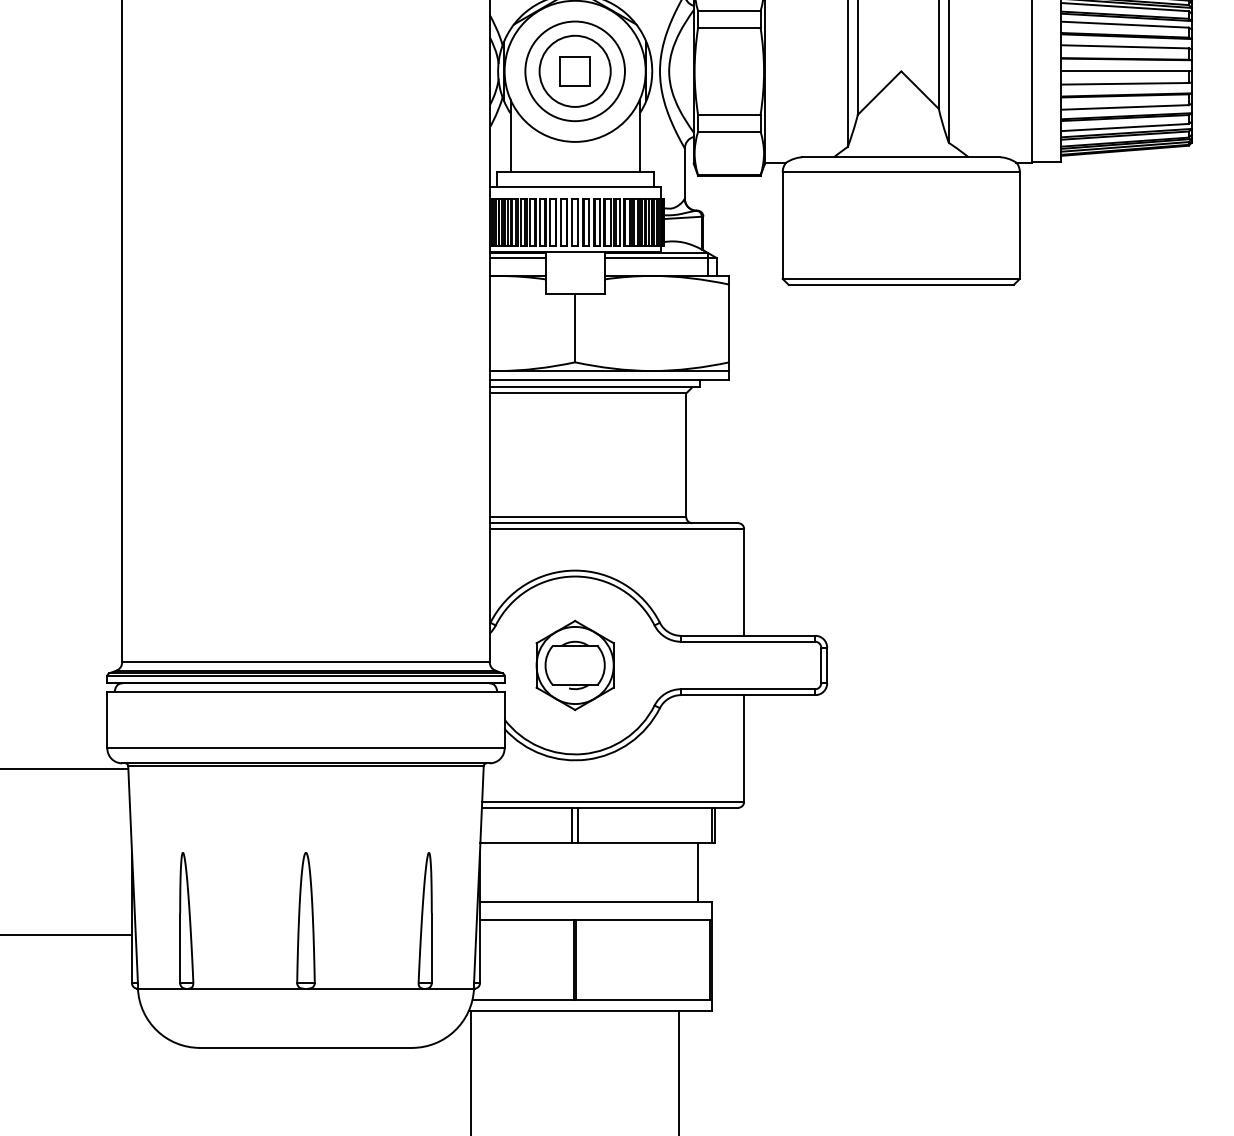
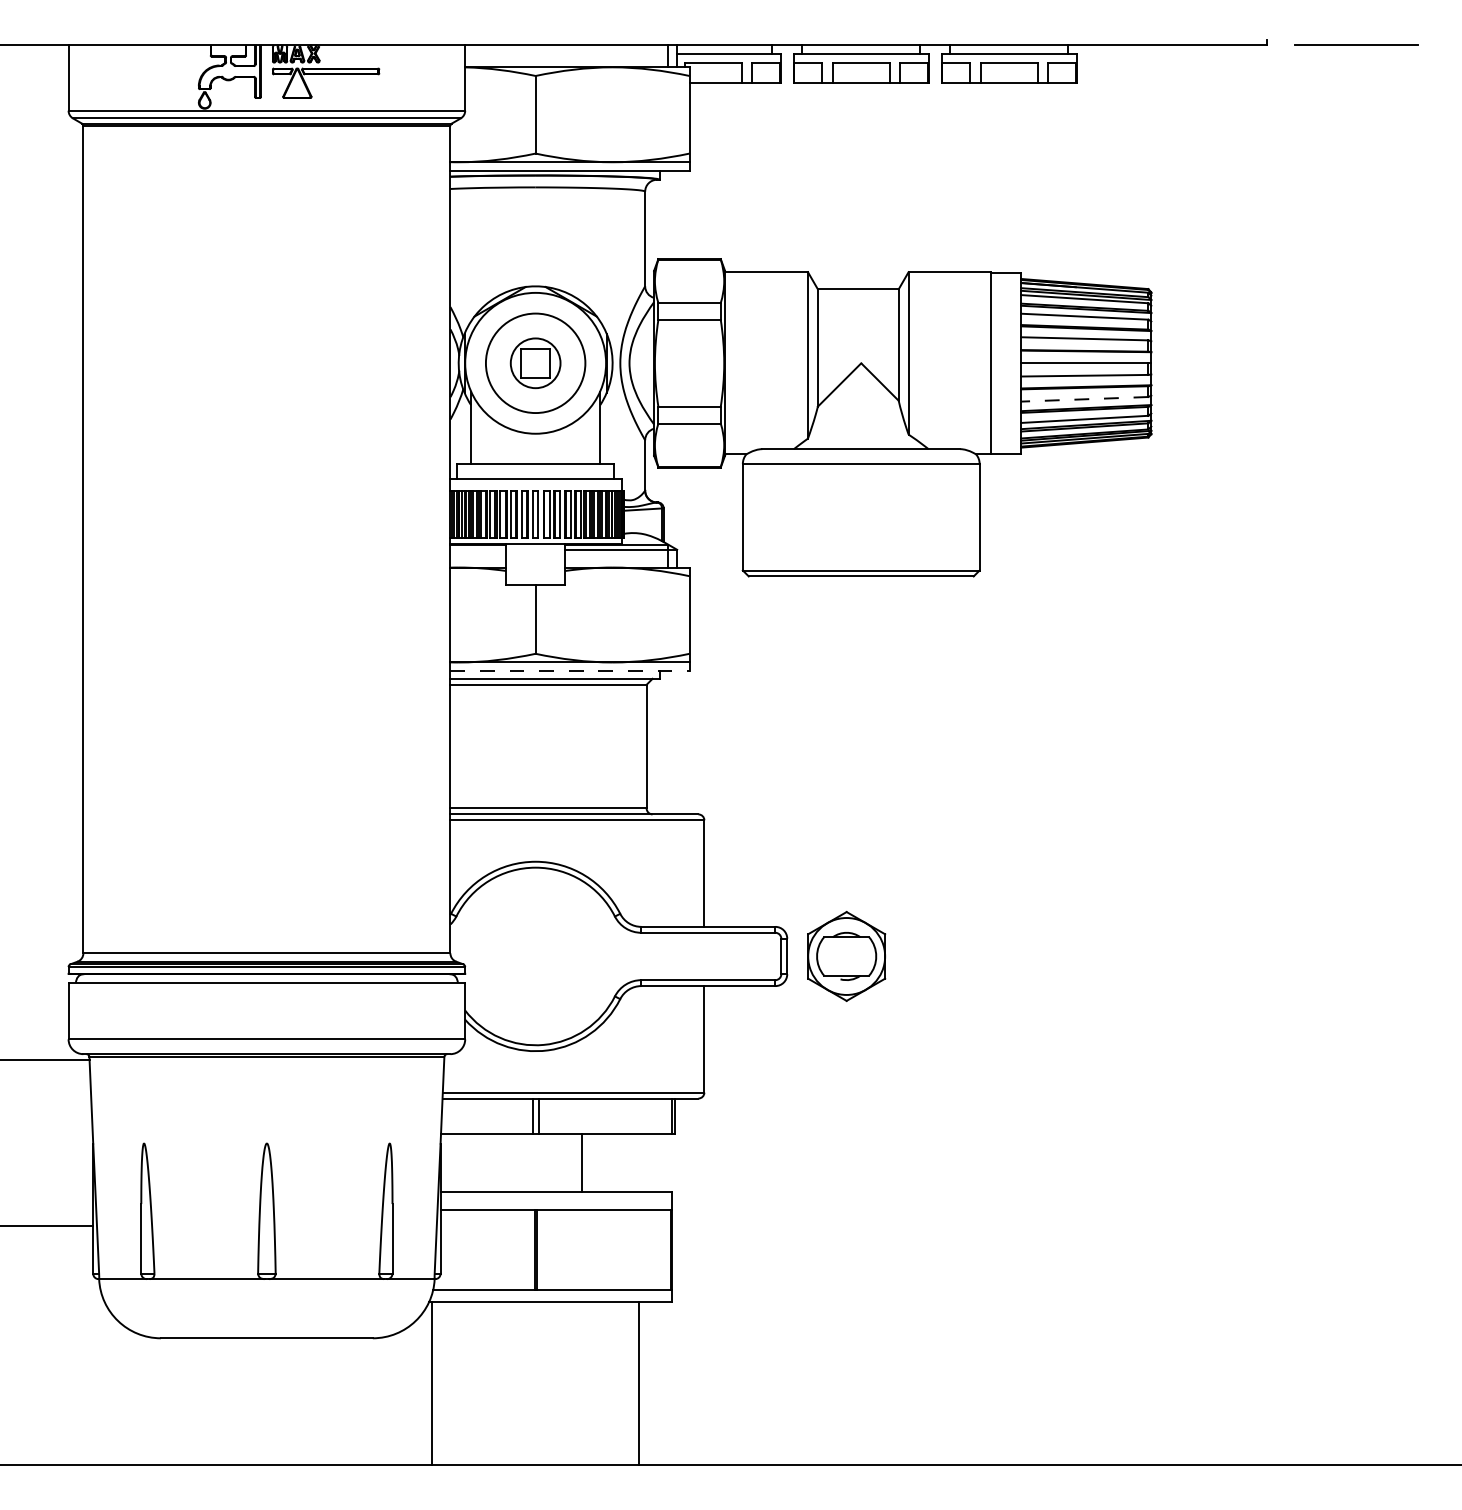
circle: (575, 70) -> (535, 362), size x0.7
line: (1124, 107) -> (1084, 399), solid -> dashed
line: (517, 257) -> (478, 549), removed
line: (610, 380) -> (570, 671), solid -> dashed
part: (575, 664) -> (846, 955), moved
line: (698, 872) -> (581, 1163), moved

